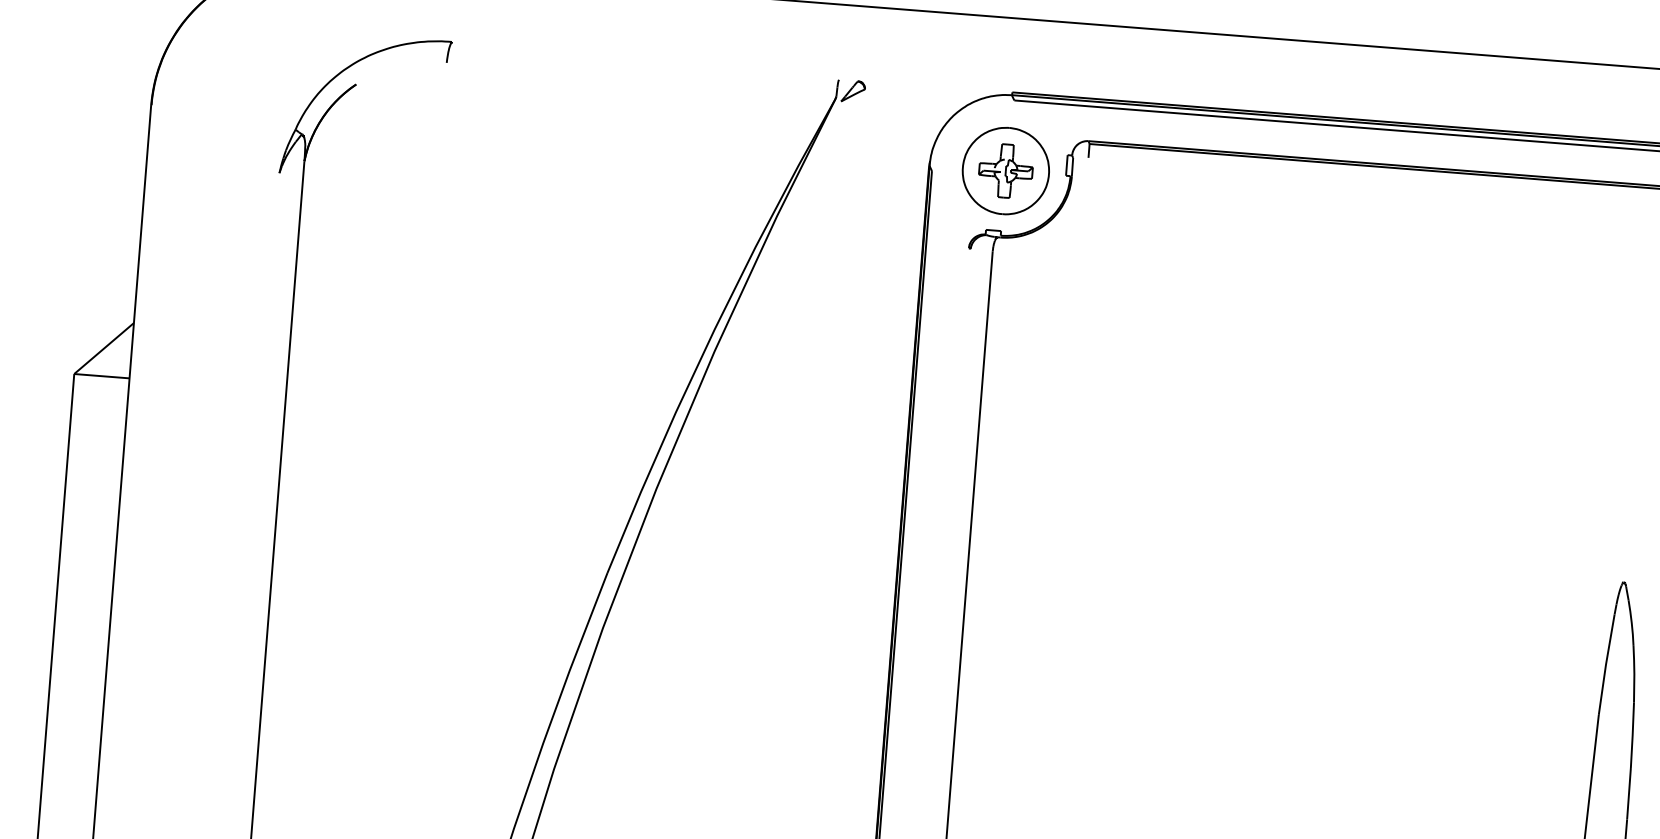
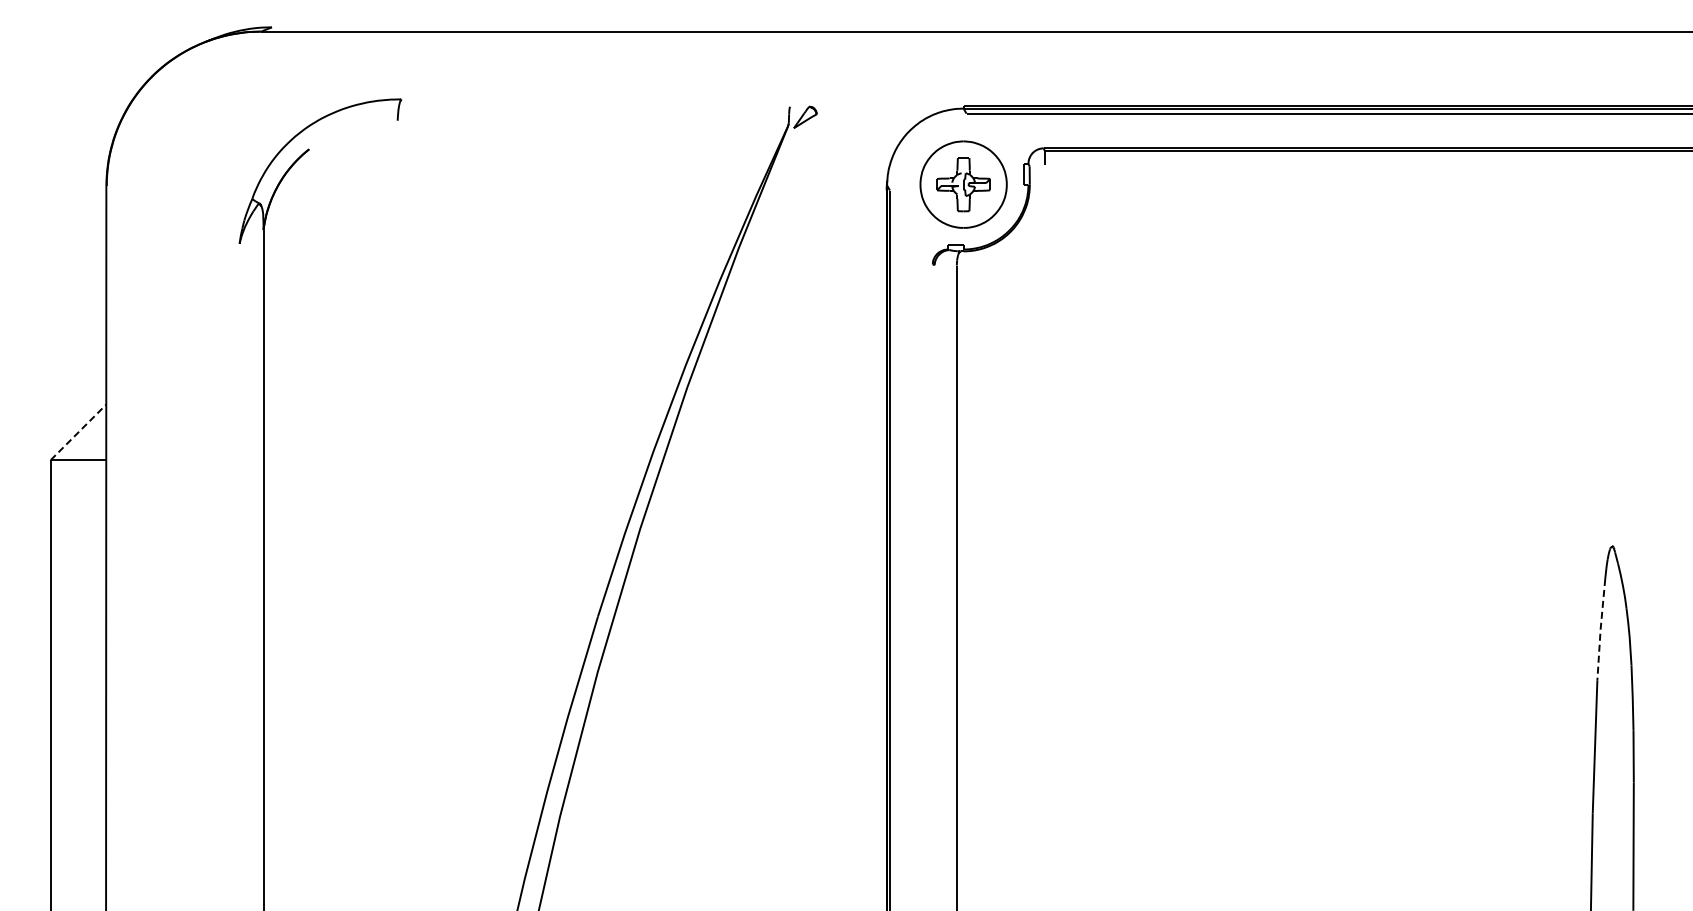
line: (104, 348) -> (78, 432), solid -> dashed
line: (1605, 664) -> (1600, 629), solid -> dashed

